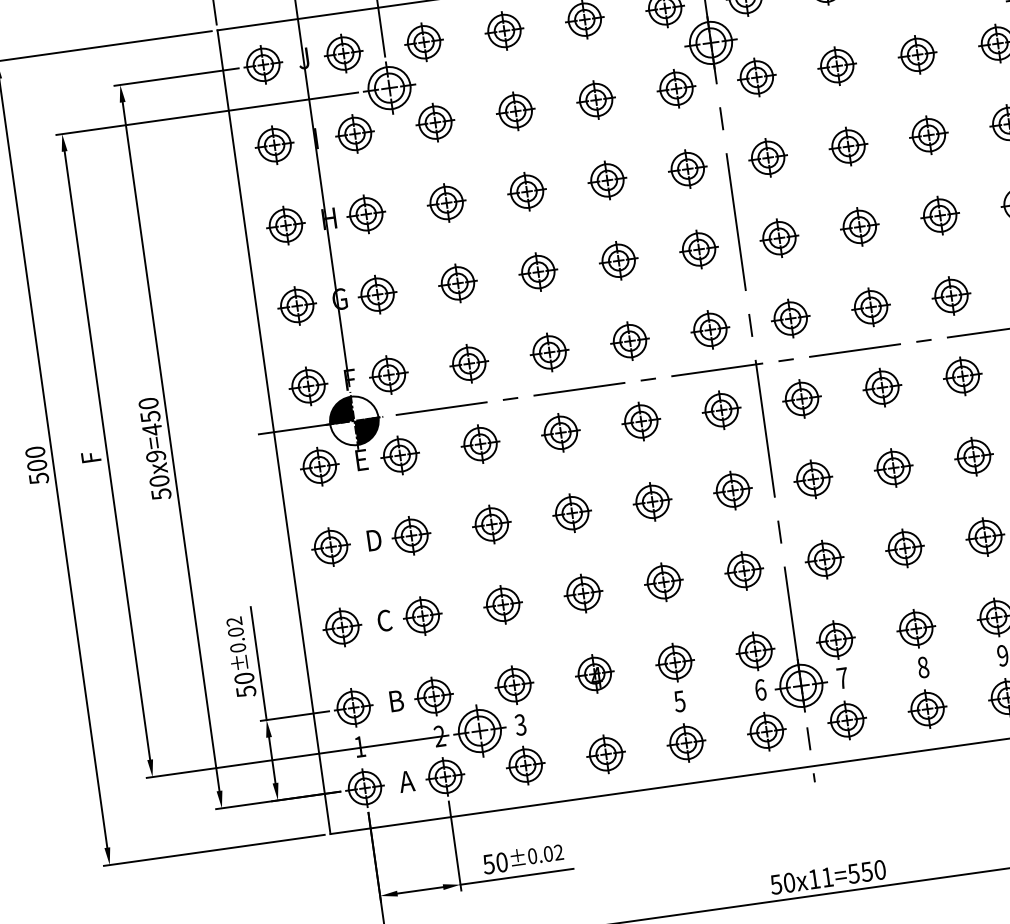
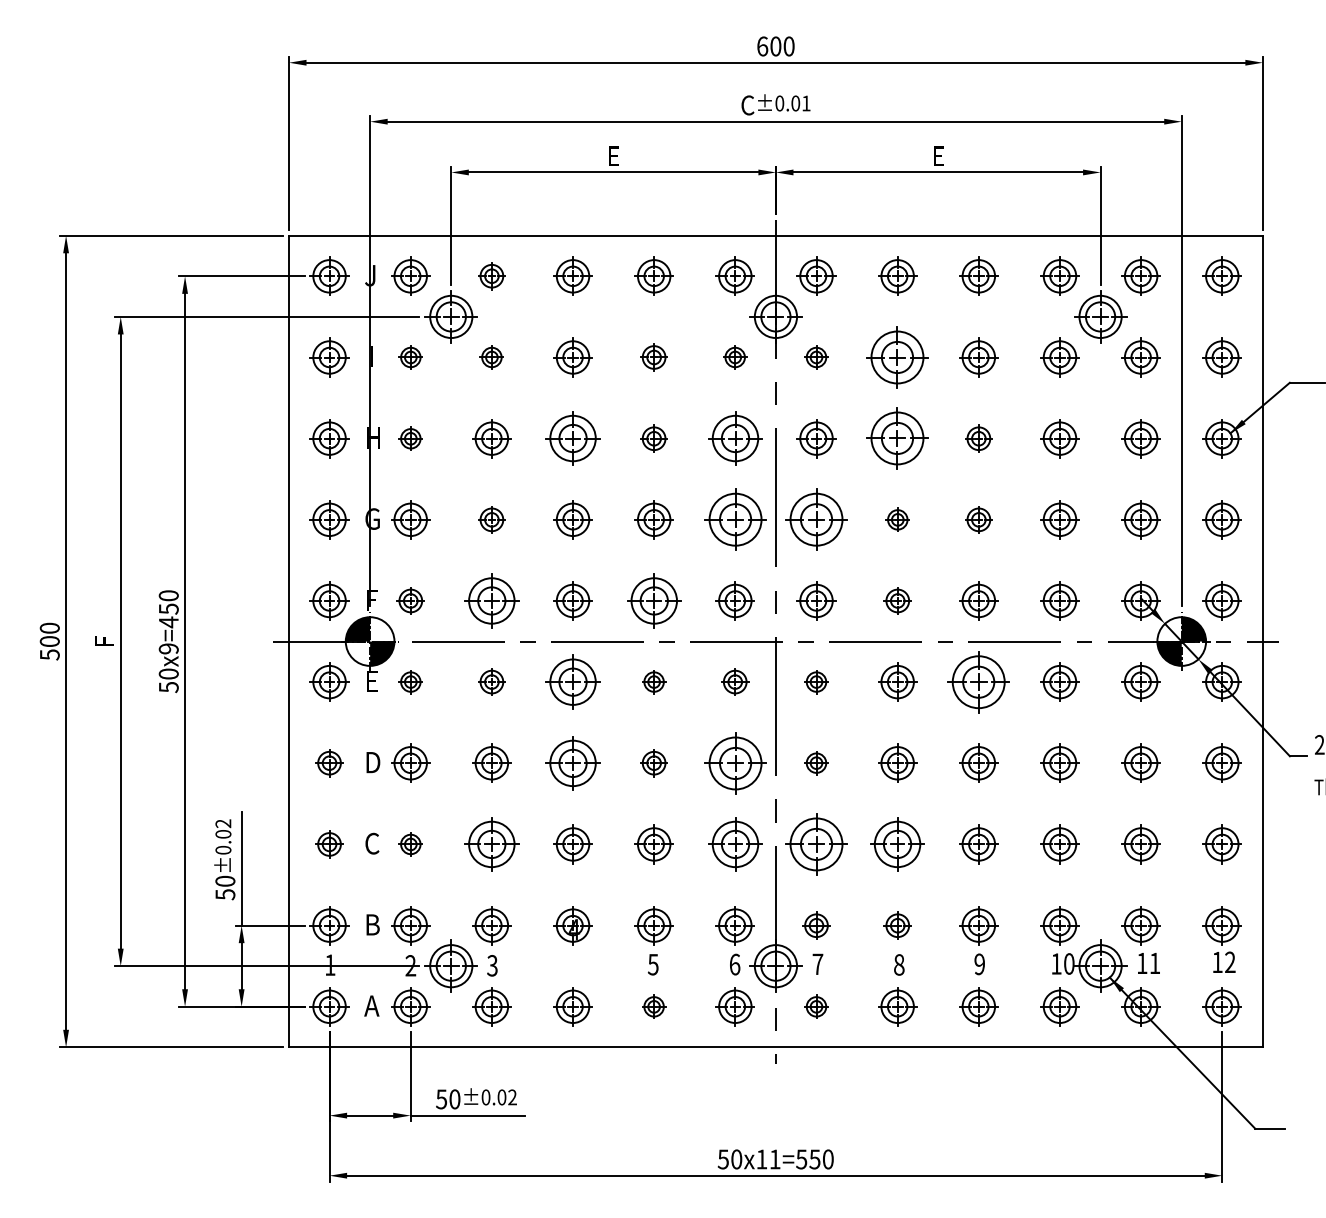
part: (423, 41) -> (491, 275), size x0.7
part: (837, 66) -> (897, 357), size x1.6
part: (756, 77) -> (816, 357), size x0.6
part: (675, 88) -> (734, 357), size x0.6
part: (595, 100) -> (653, 357), size x0.7
part: (435, 122) -> (491, 357), size x0.6
part: (354, 133) -> (410, 357), size x0.6
part: (928, 135) -> (978, 438), size x0.7
part: (848, 146) -> (897, 438), size x1.6
part: (686, 169) -> (734, 438), size x1.4
part: (606, 180) -> (653, 438), size x0.7
part: (526, 191) -> (572, 438), size x1.4
part: (366, 214) -> (410, 438), size x0.6
part: (939, 215) -> (978, 519), size x0.7
part: (859, 226) -> (897, 519), size x0.6
part: (779, 237) -> (816, 519), size x1.6
part: (698, 249) -> (734, 519), size x1.6
part: (457, 283) -> (491, 519), size x0.7
part: (870, 306) -> (897, 600), size x0.7
part: (629, 340) -> (653, 600), size x1.4
part: (468, 363) -> (491, 600), size x1.4
part: (388, 374) -> (410, 600), size x0.7
part: (962, 375) -> (978, 681), size x1.6
part: (801, 398) -> (816, 681), size x0.6
part: (720, 409) -> (734, 681), size x0.7
part: (640, 421) -> (653, 681), size x0.6
part: (560, 432) -> (572, 681), size x1.4
part: (480, 443) -> (491, 681), size x0.7
part: (399, 454) -> (410, 681), size x0.6
part: (813, 478) -> (816, 762), size x0.6
part: (732, 489) -> (734, 762), size x1.6
part: (651, 501) -> (653, 762), size x0.7
part: (571, 512) -> (572, 762), size x1.4
part: (330, 546) -> (329, 762), size x0.7
part: (904, 548) -> (897, 844), size x1.4
part: (824, 559) -> (816, 844), size x1.6
part: (743, 571) -> (734, 844), size x1.4
part: (502, 604) -> (491, 844), size x1.4
part: (422, 616) -> (410, 844), size x0.6
part: (342, 627) -> (329, 844), size x0.7
part: (916, 628) -> (897, 925), size x0.7
part: (835, 639) -> (816, 925), size x0.7
part: (847, 720) -> (816, 1006), size x0.6
part: (685, 742) -> (653, 1006), size x0.6

